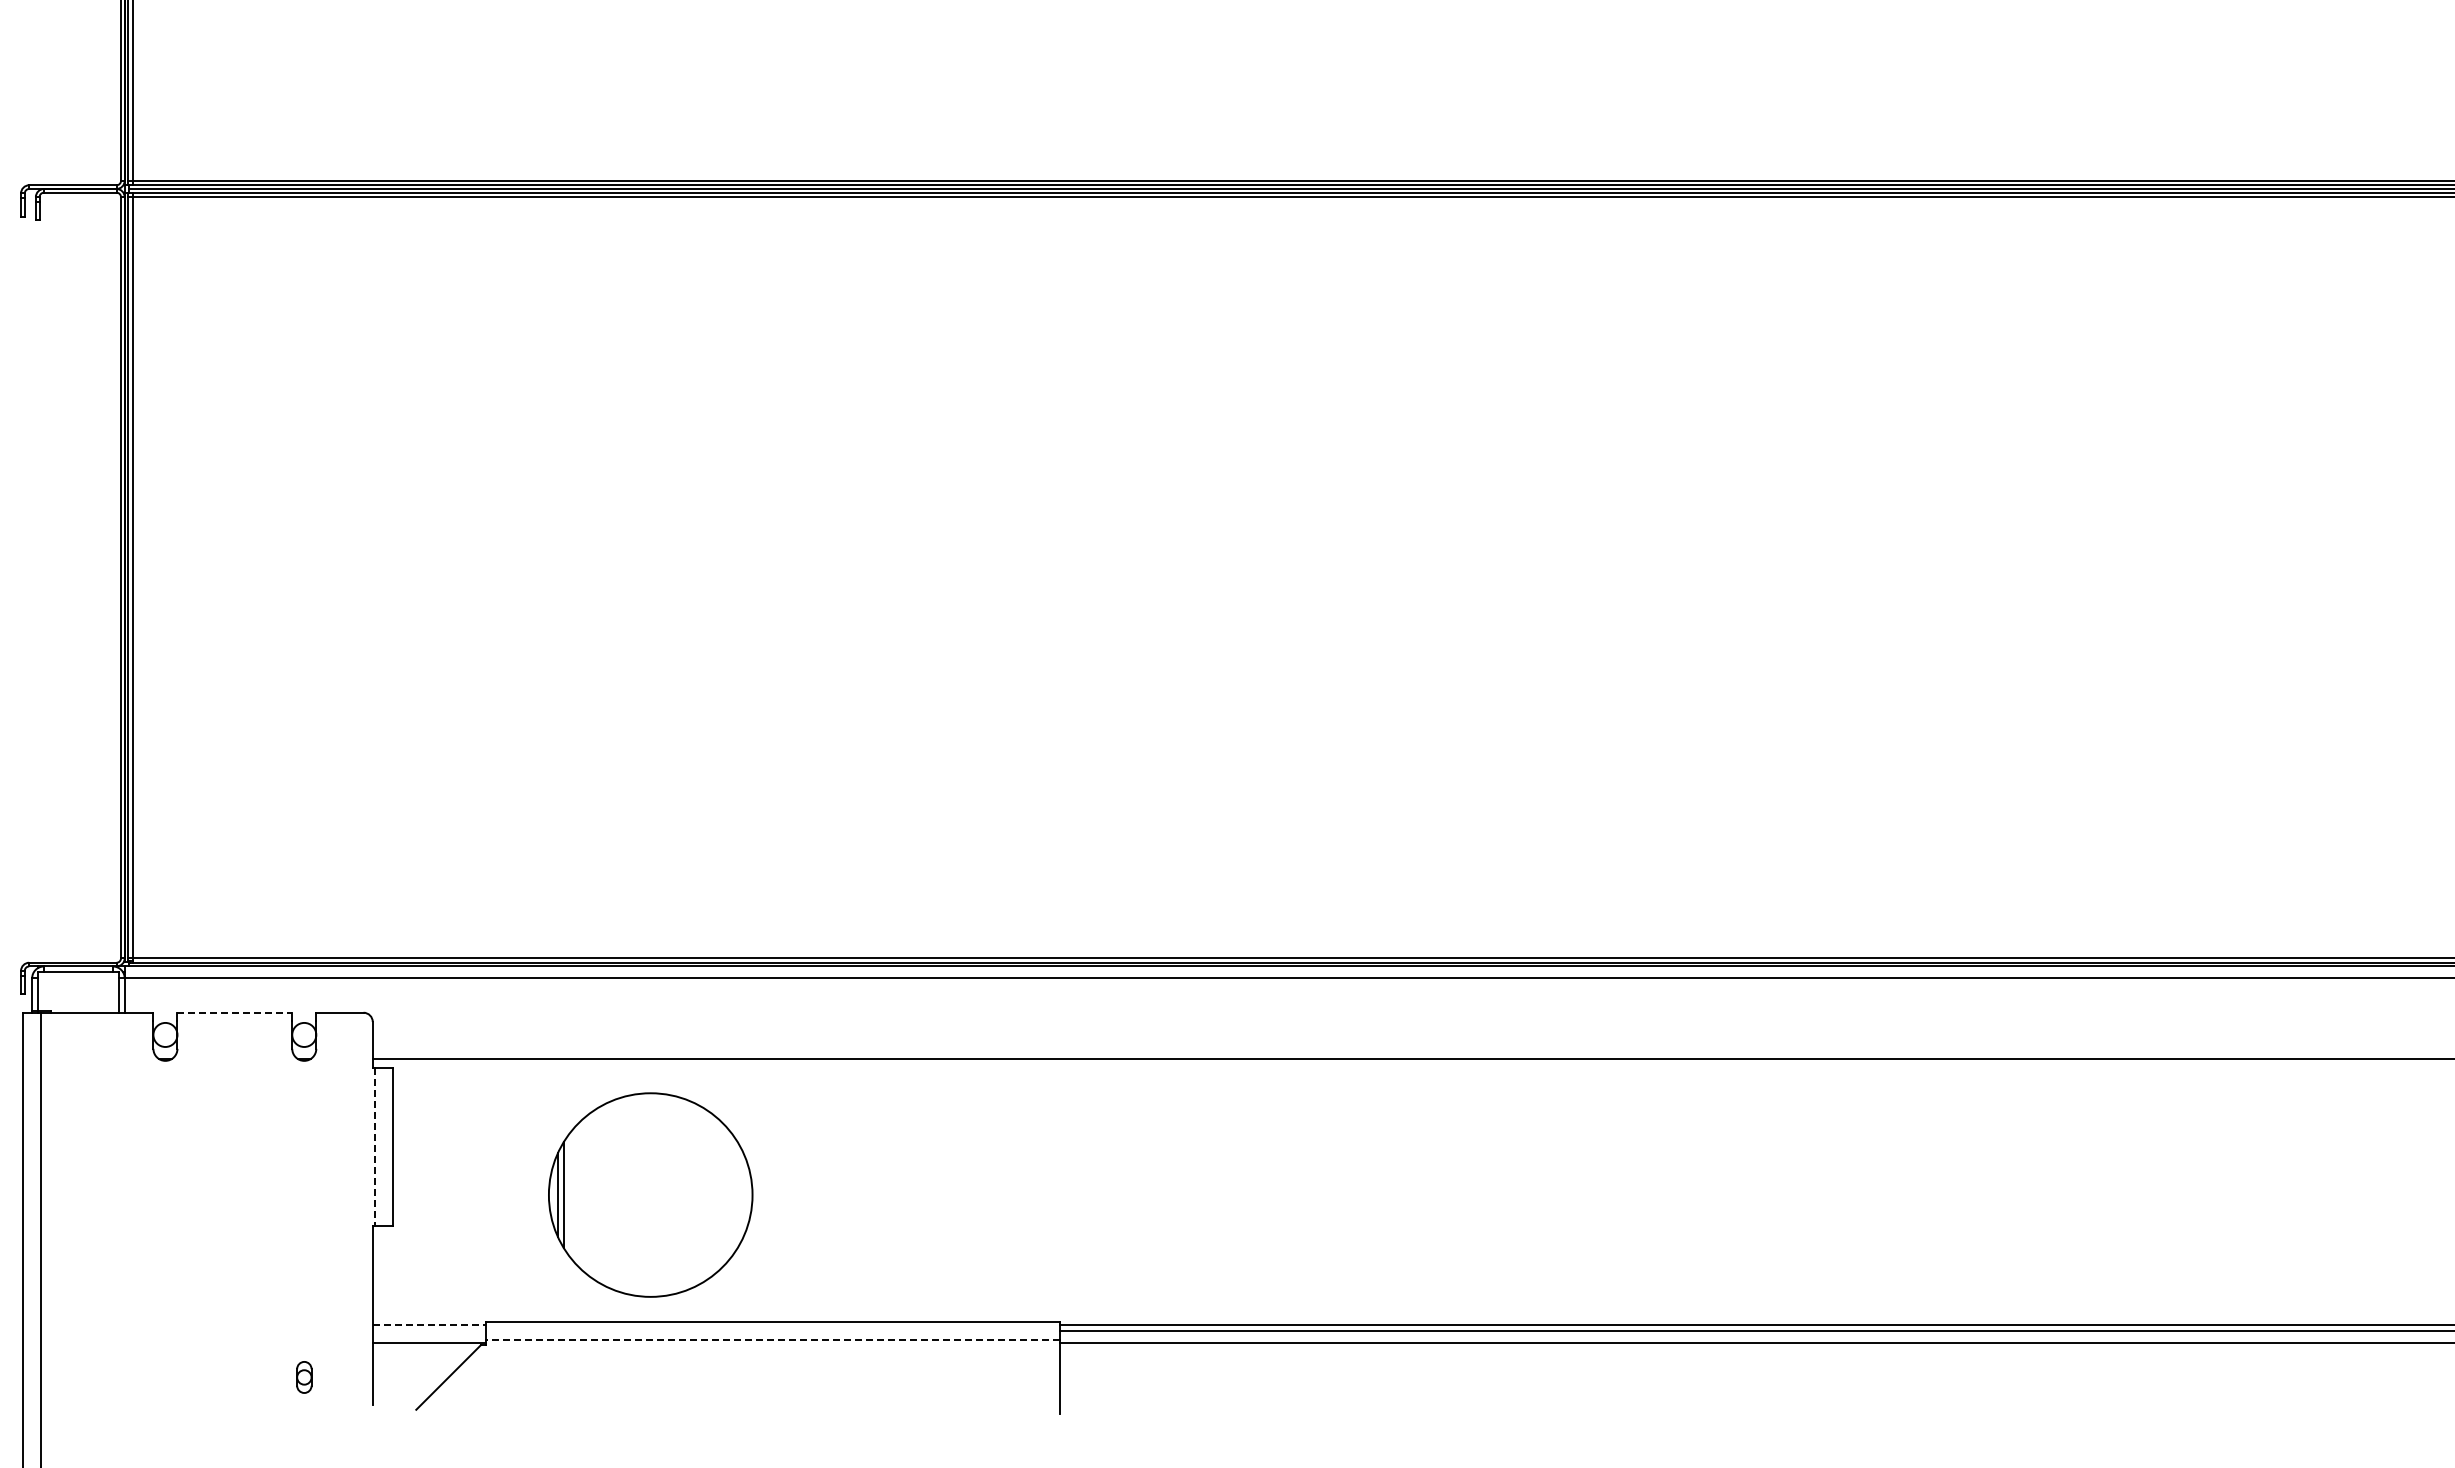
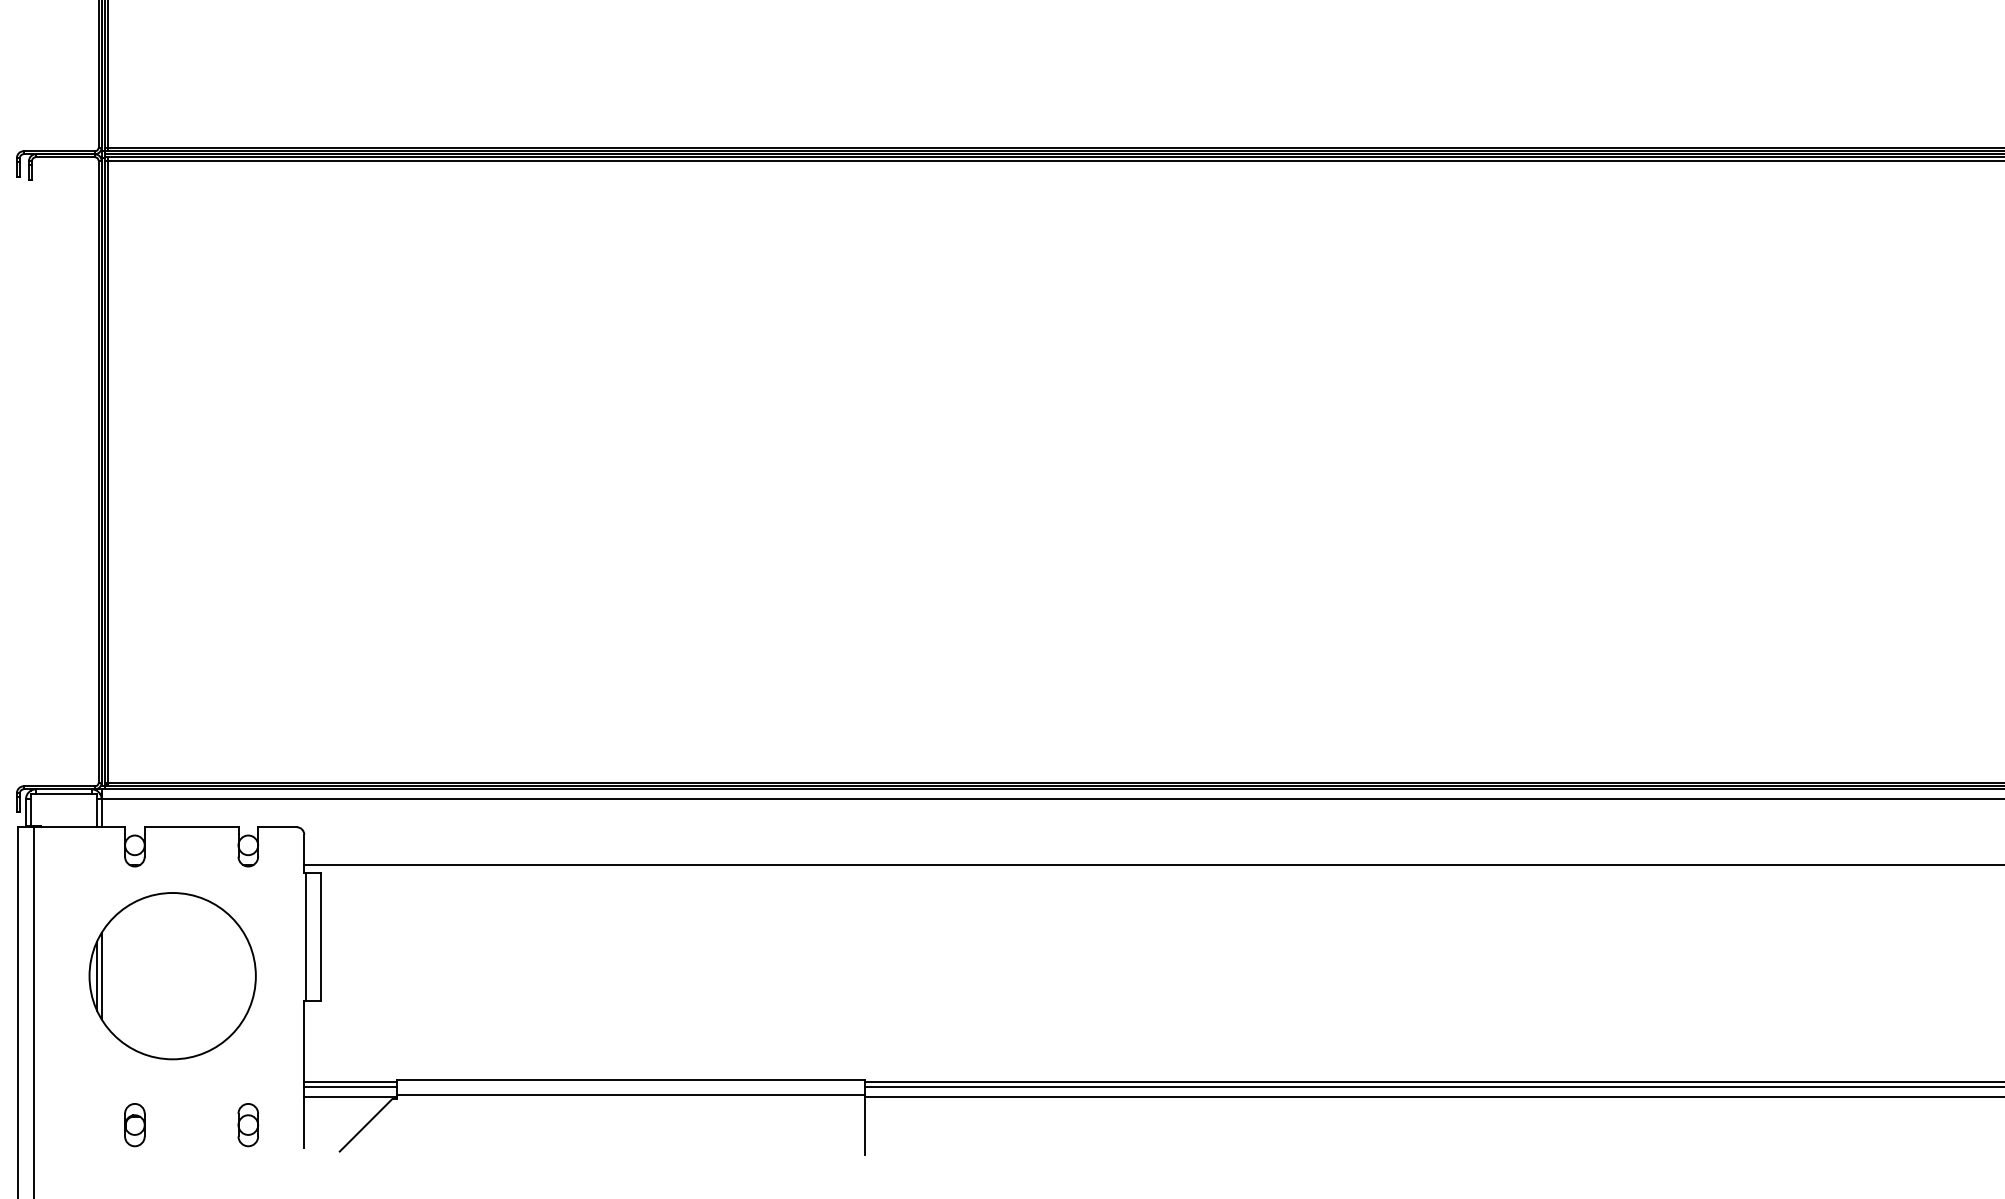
line: (235, 1012) -> (192, 827), dashed -> solid
line: (374, 1146) -> (305, 936), dashed -> solid
part: (650, 1194) -> (172, 975), moved
line: (429, 1324) -> (350, 1081), dashed -> solid
line: (428, 1331) -> (349, 1087), added
line: (772, 1340) -> (630, 1094), dashed -> solid
part: (165, 1377) -> (134, 1125), added
part: (304, 1377) -> (248, 1125), size x1.67

